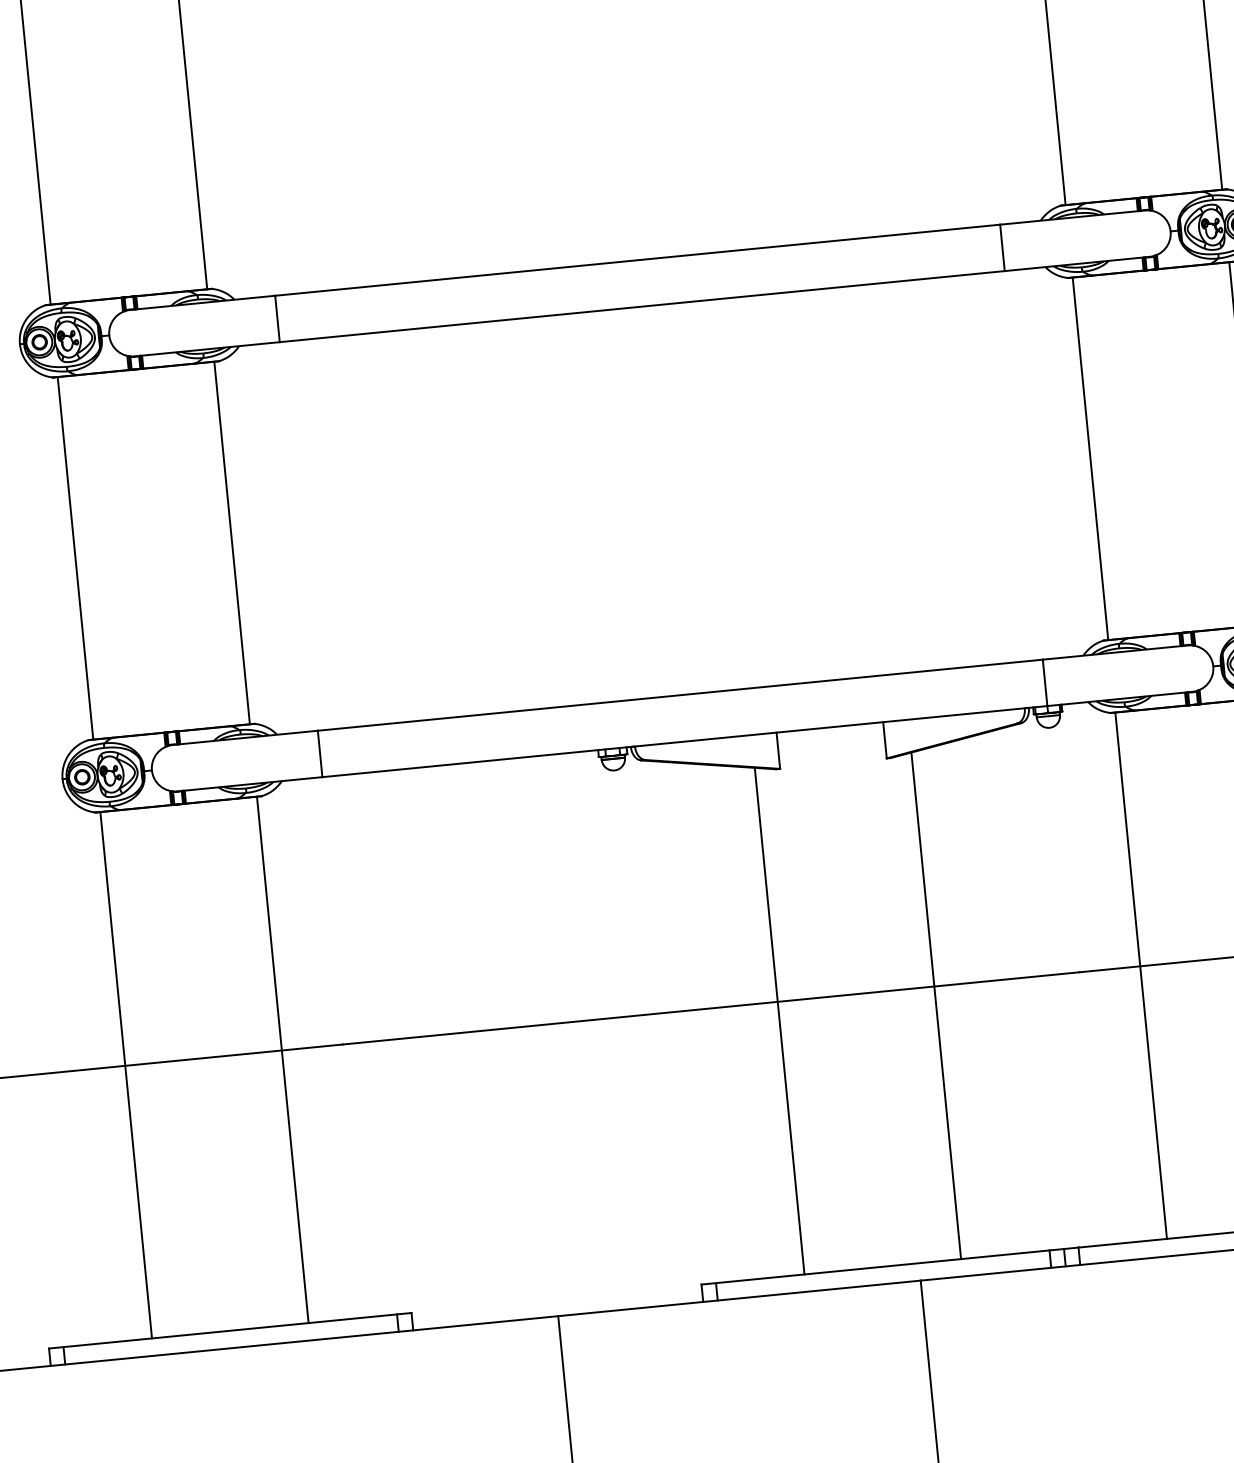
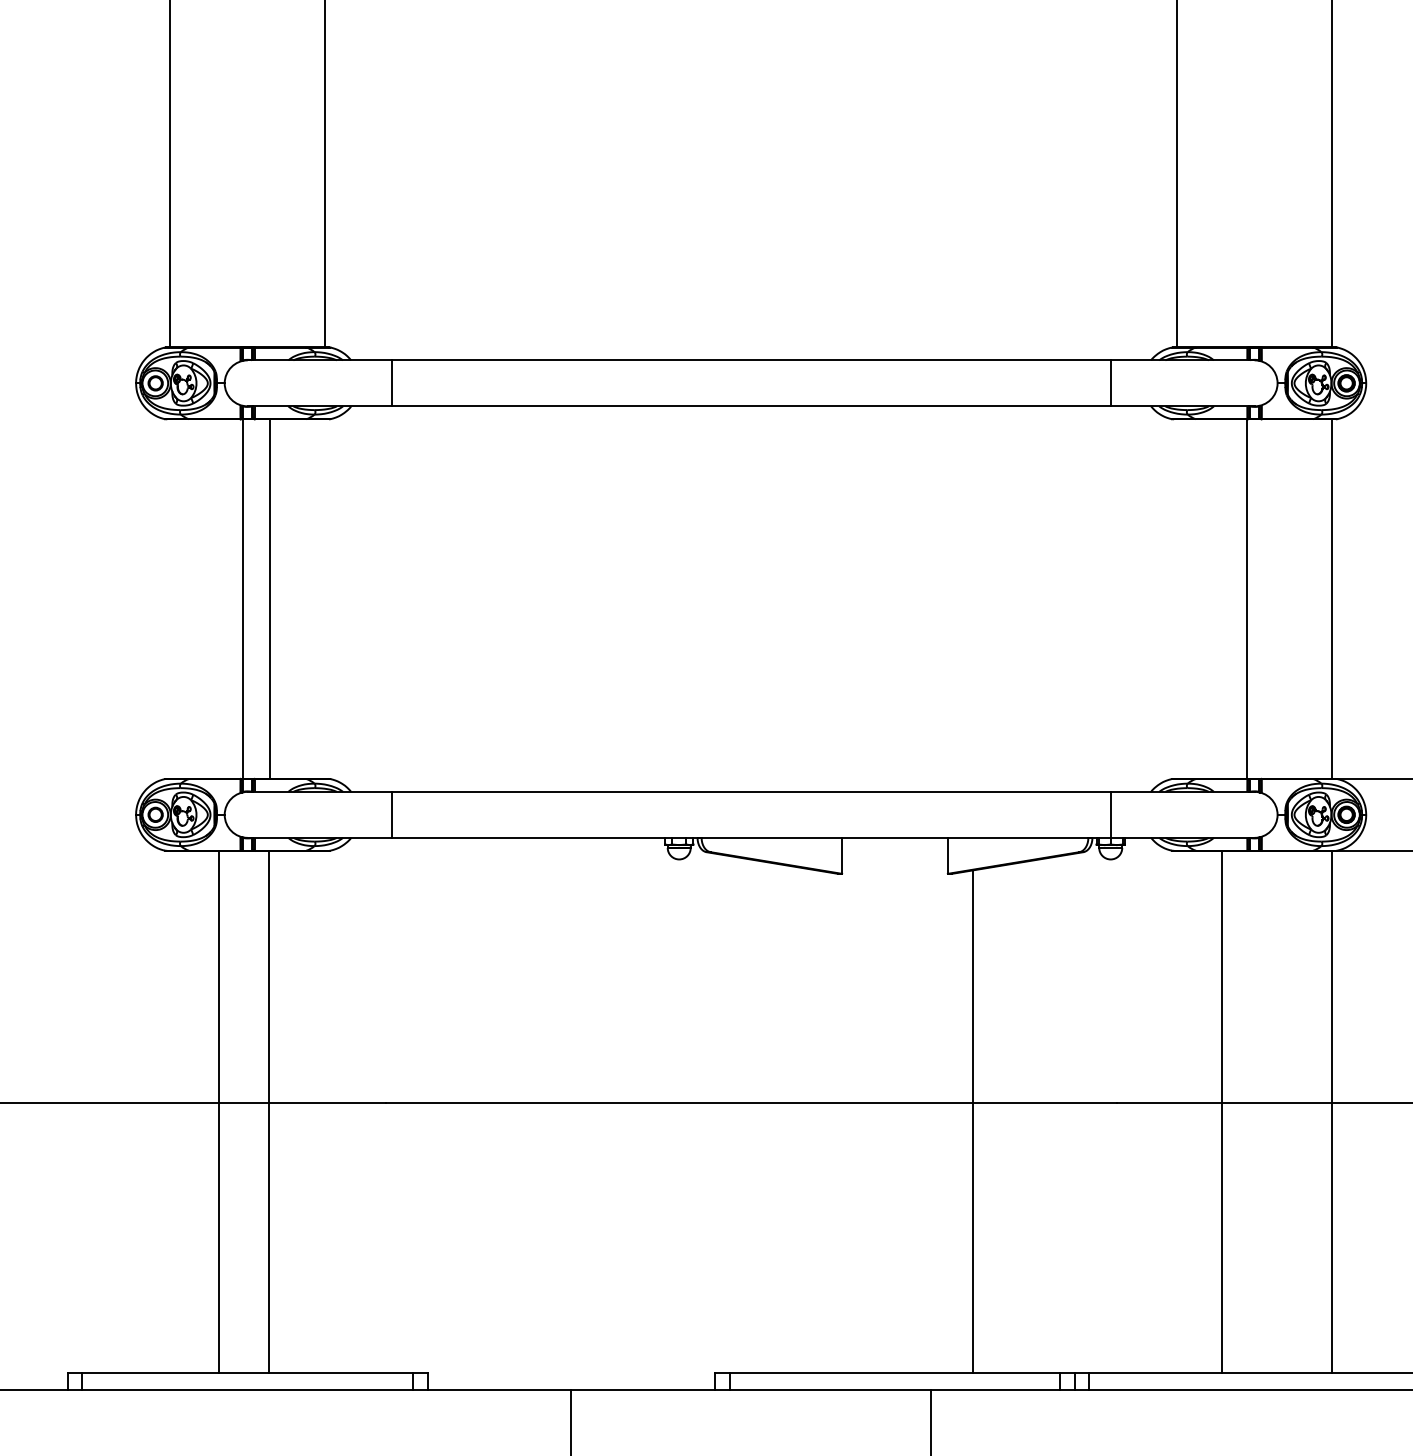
line: (1090, 458) -> (1246, 598), moved
line: (232, 542) -> (270, 598), moved
line: (75, 557) -> (243, 598), moved
line: (1140, 975) -> (1221, 1111), moved
line: (779, 1020) -> (817, 1121), removed
line: (282, 1059) -> (269, 1111), moved
line: (126, 1074) -> (219, 1111), moved

